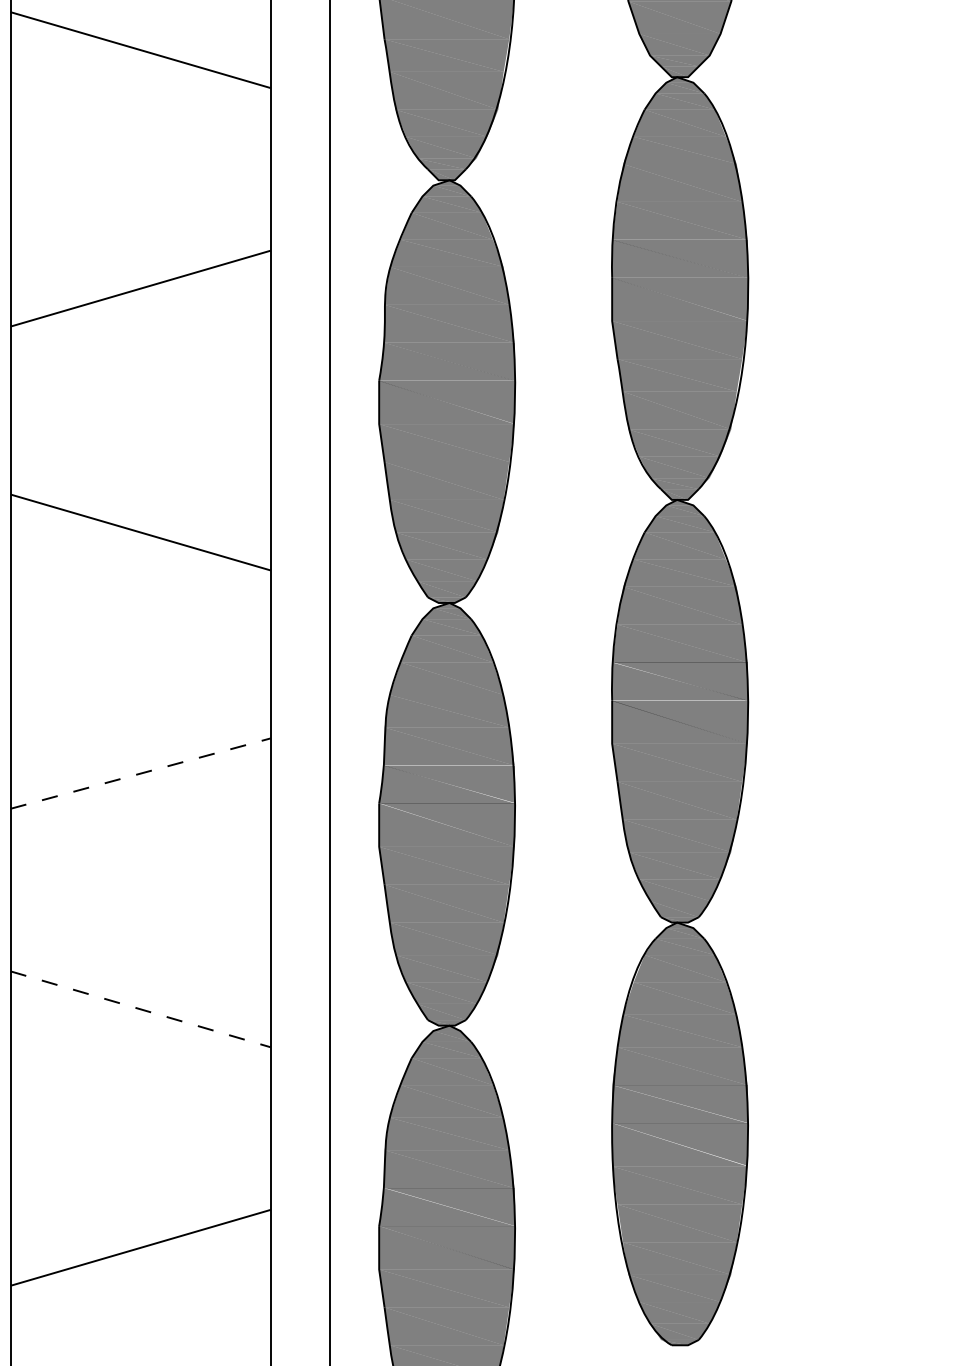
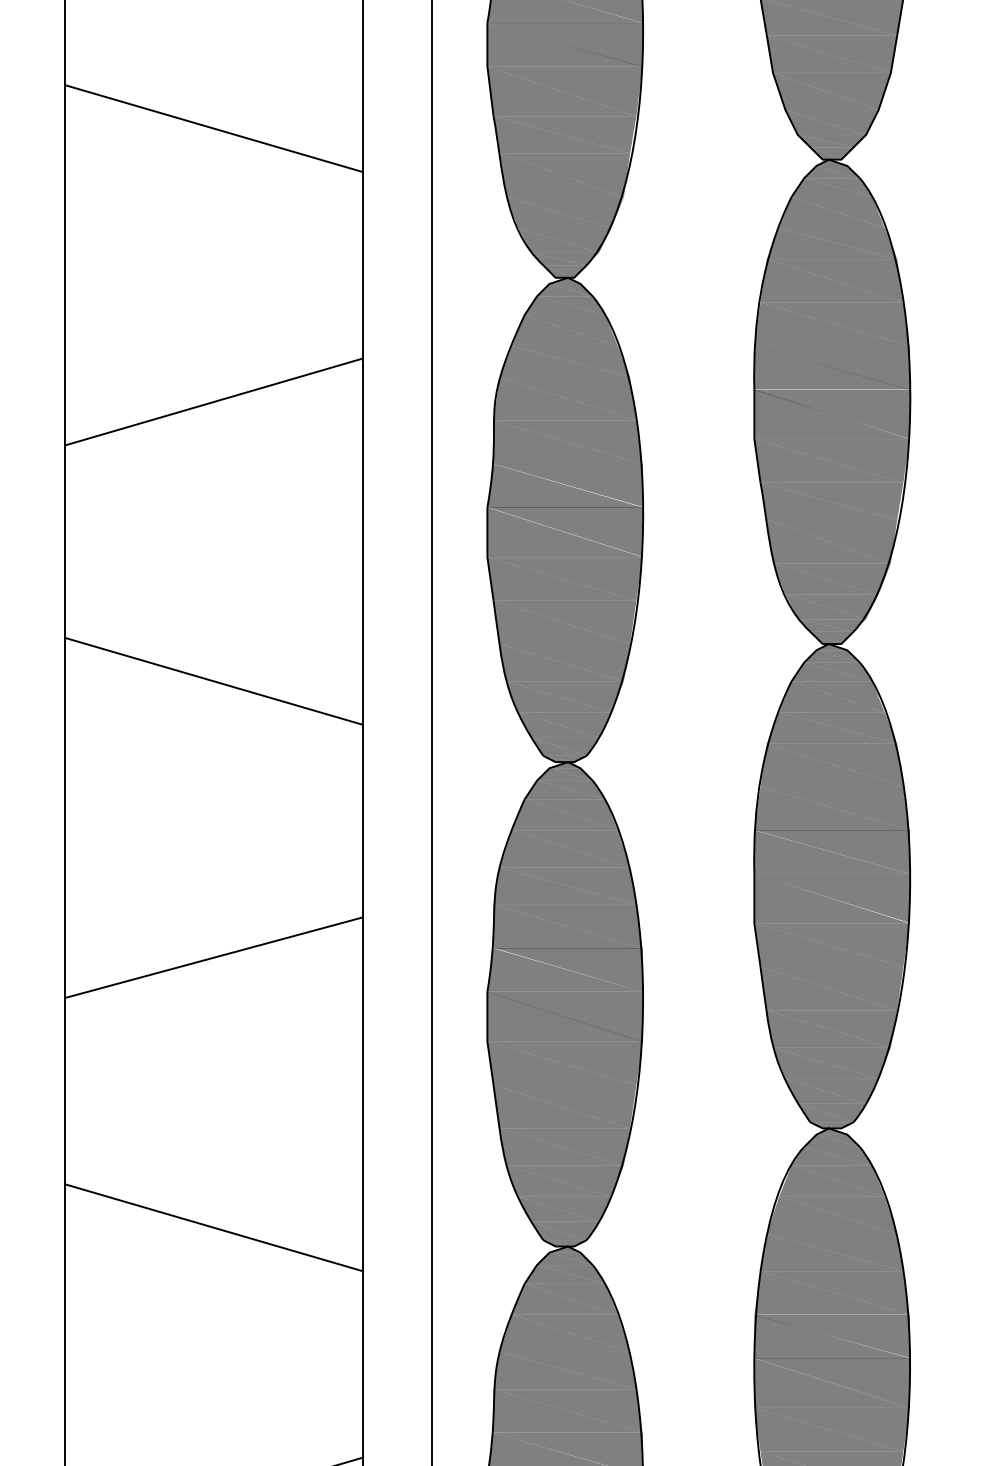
line: (140, 773) -> (213, 957), dashed -> solid
line: (141, 1009) -> (215, 1227), dashed -> solid

